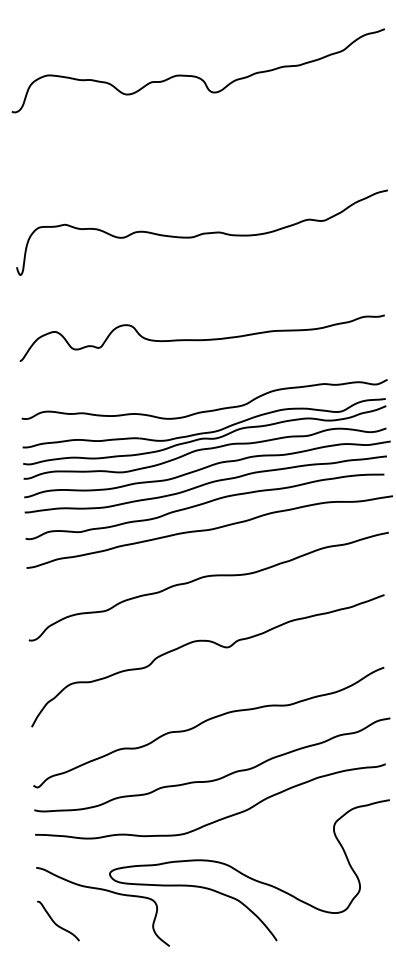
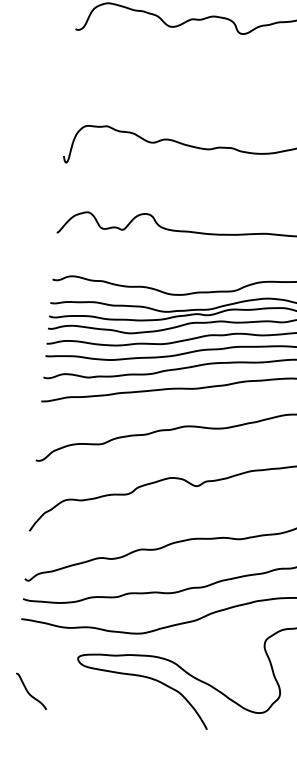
curve: (106, 891) -> (73, 672), removed

